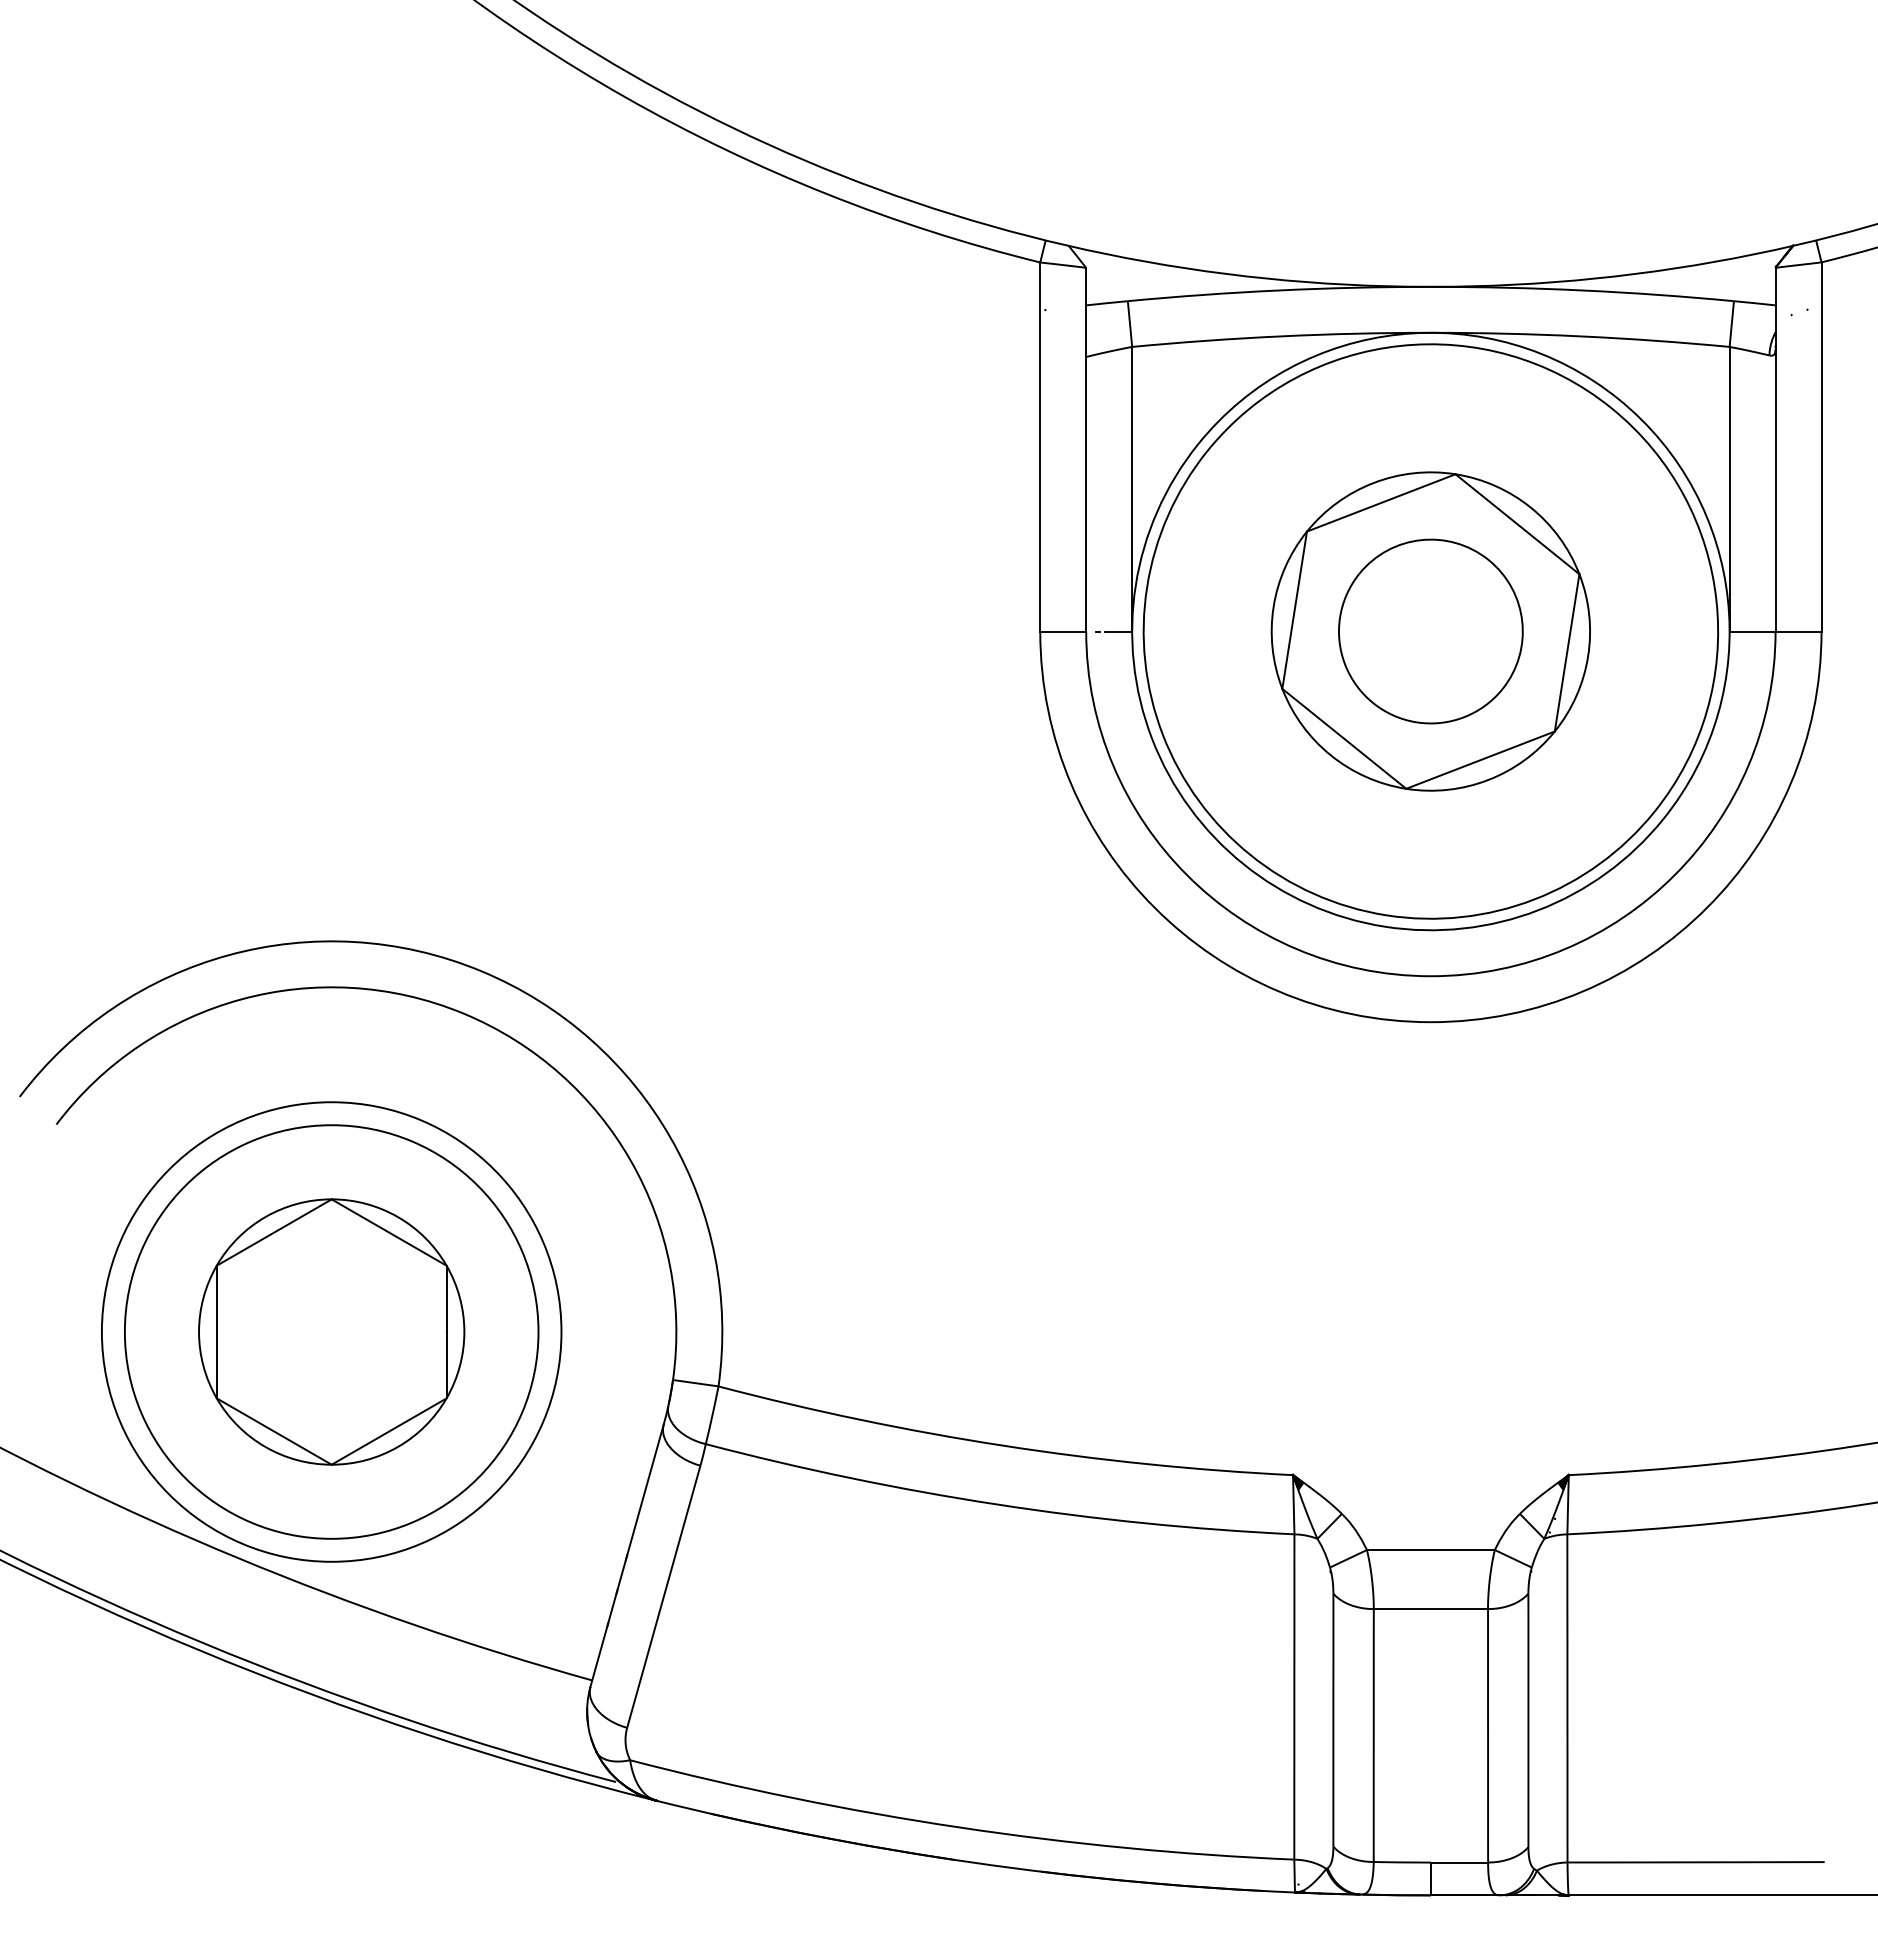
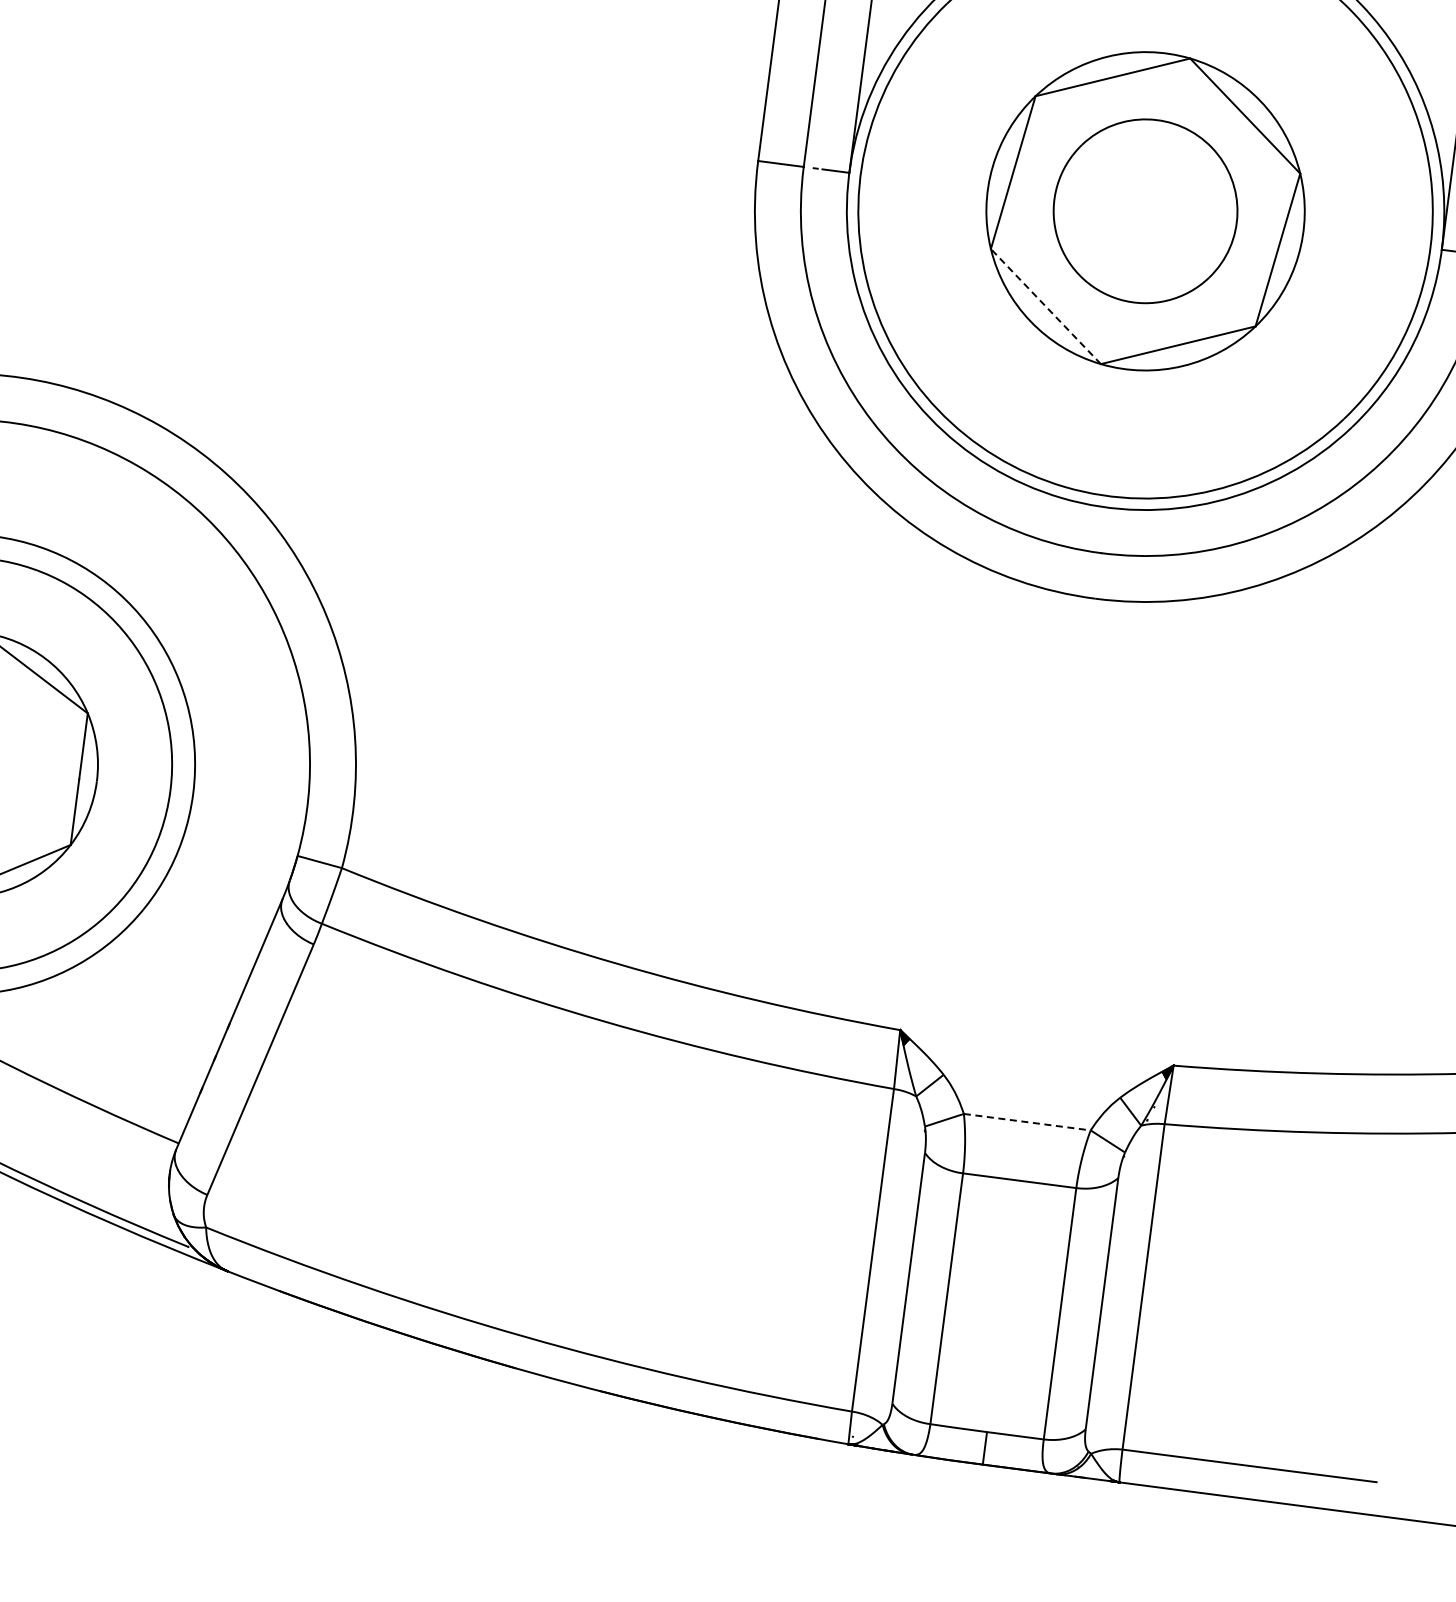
line: (1344, 738) -> (1046, 306), solid -> dashed
line: (1430, 1550) -> (1026, 1122), solid -> dashed

